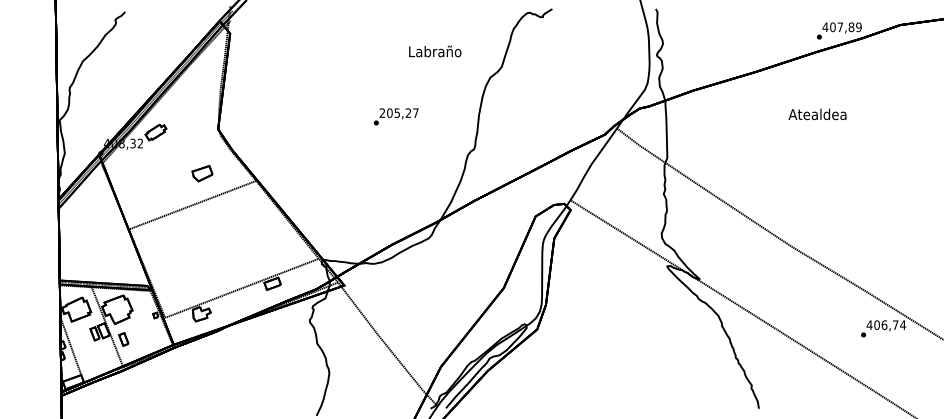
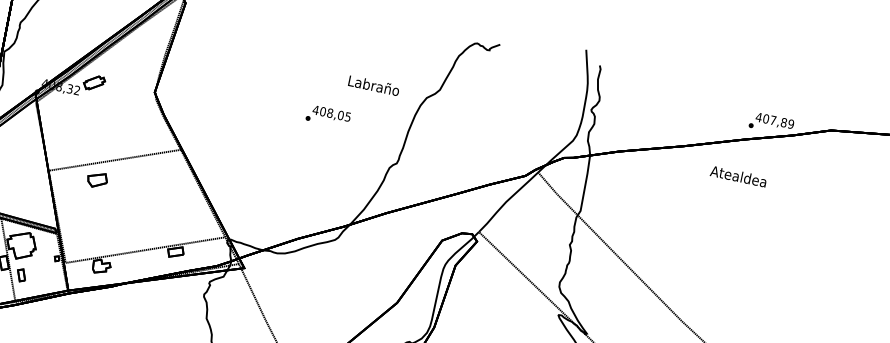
text: (435, 51) -> (374, 85), moved
text: (398, 112) -> (331, 112), 205,27 -> 408,05
text: (817, 114) -> (738, 176), moved
part: (202, 173) -> (97, 179), moved

